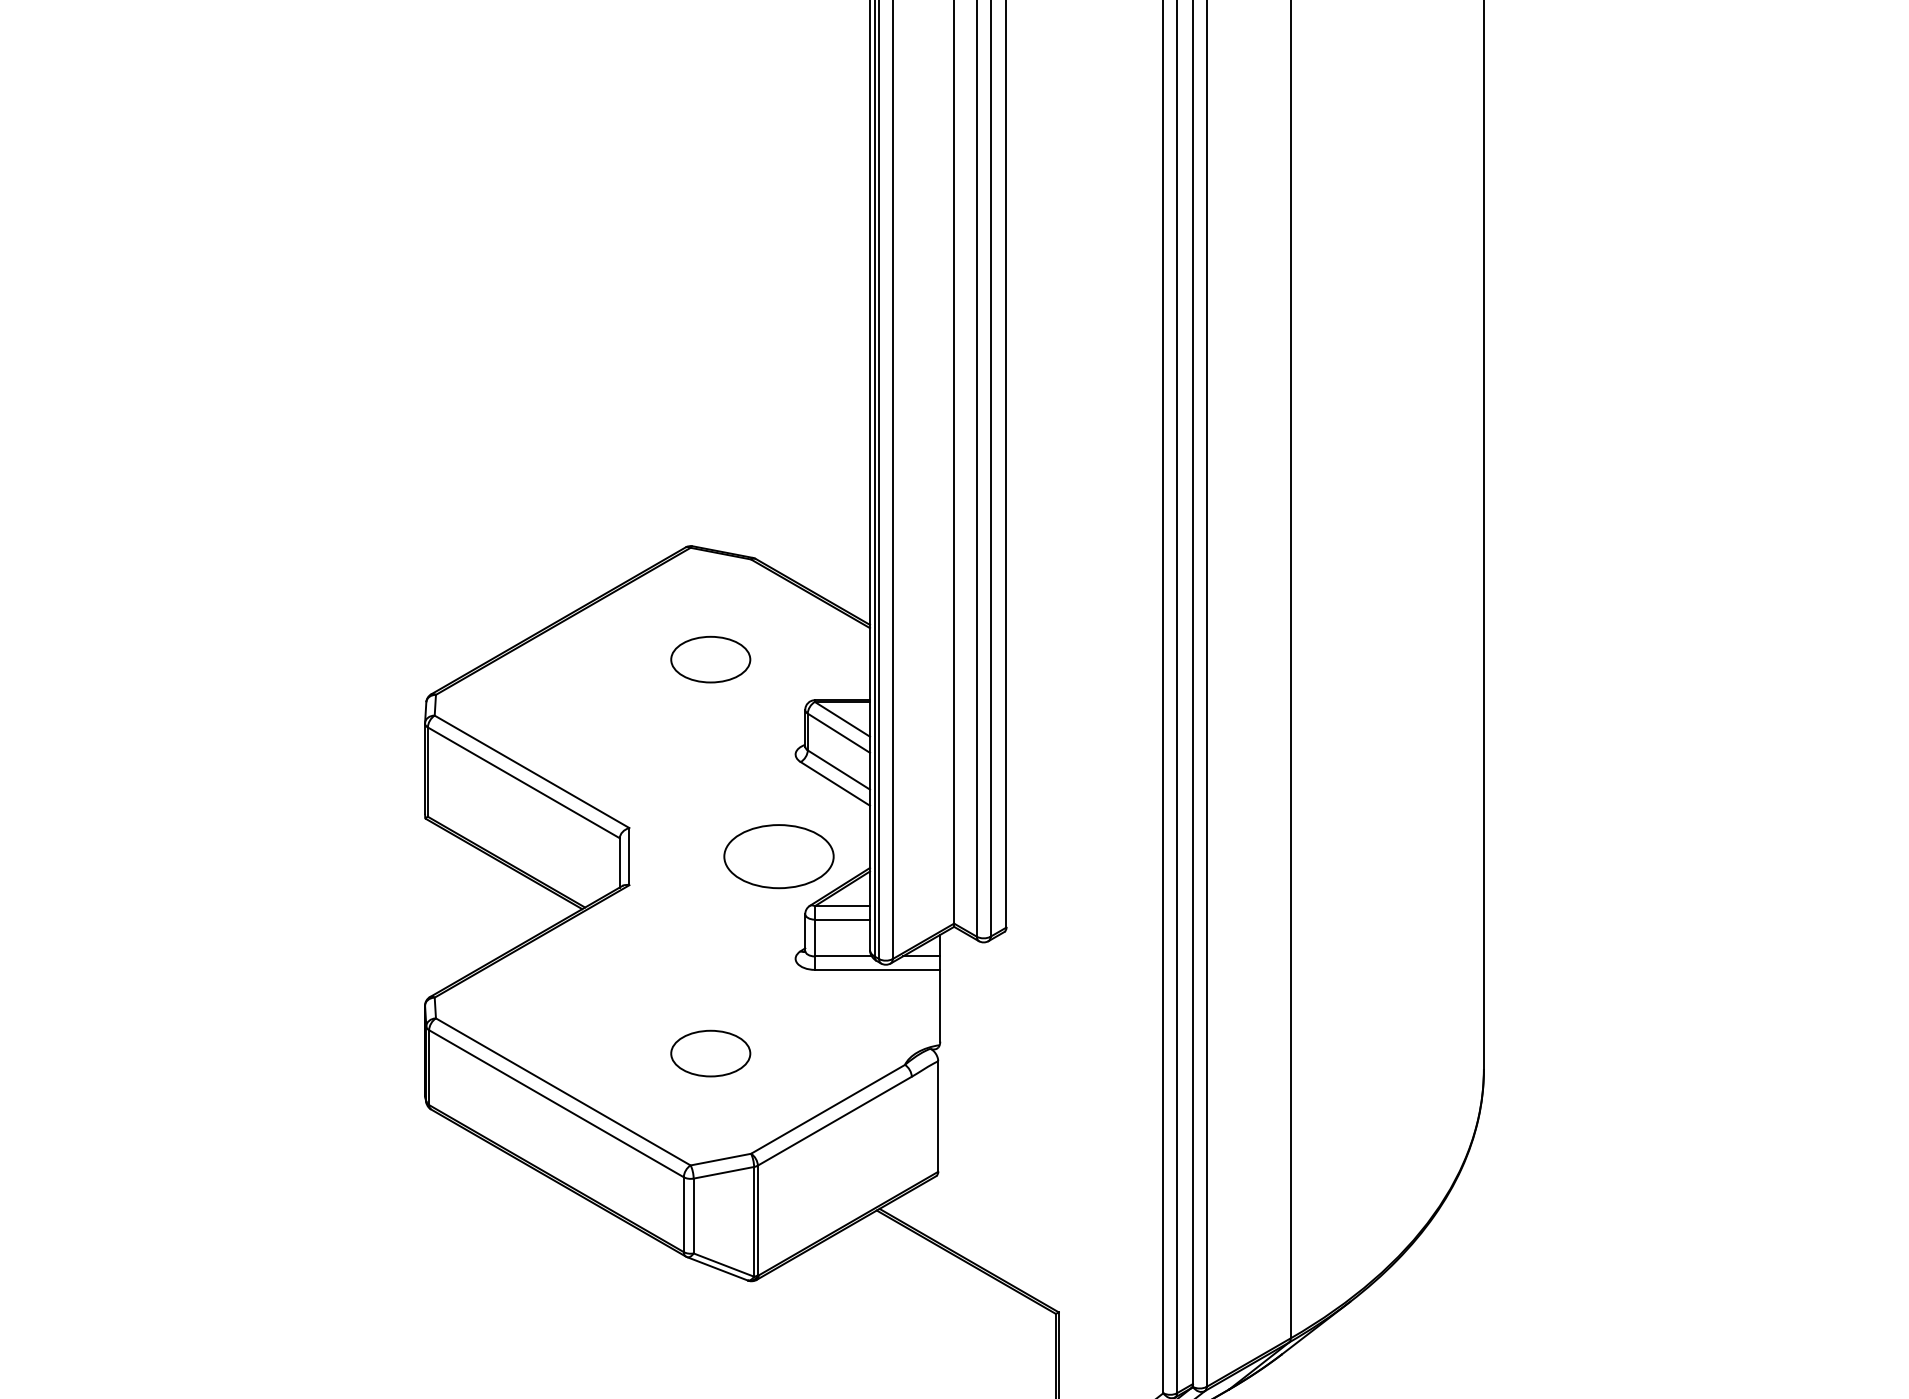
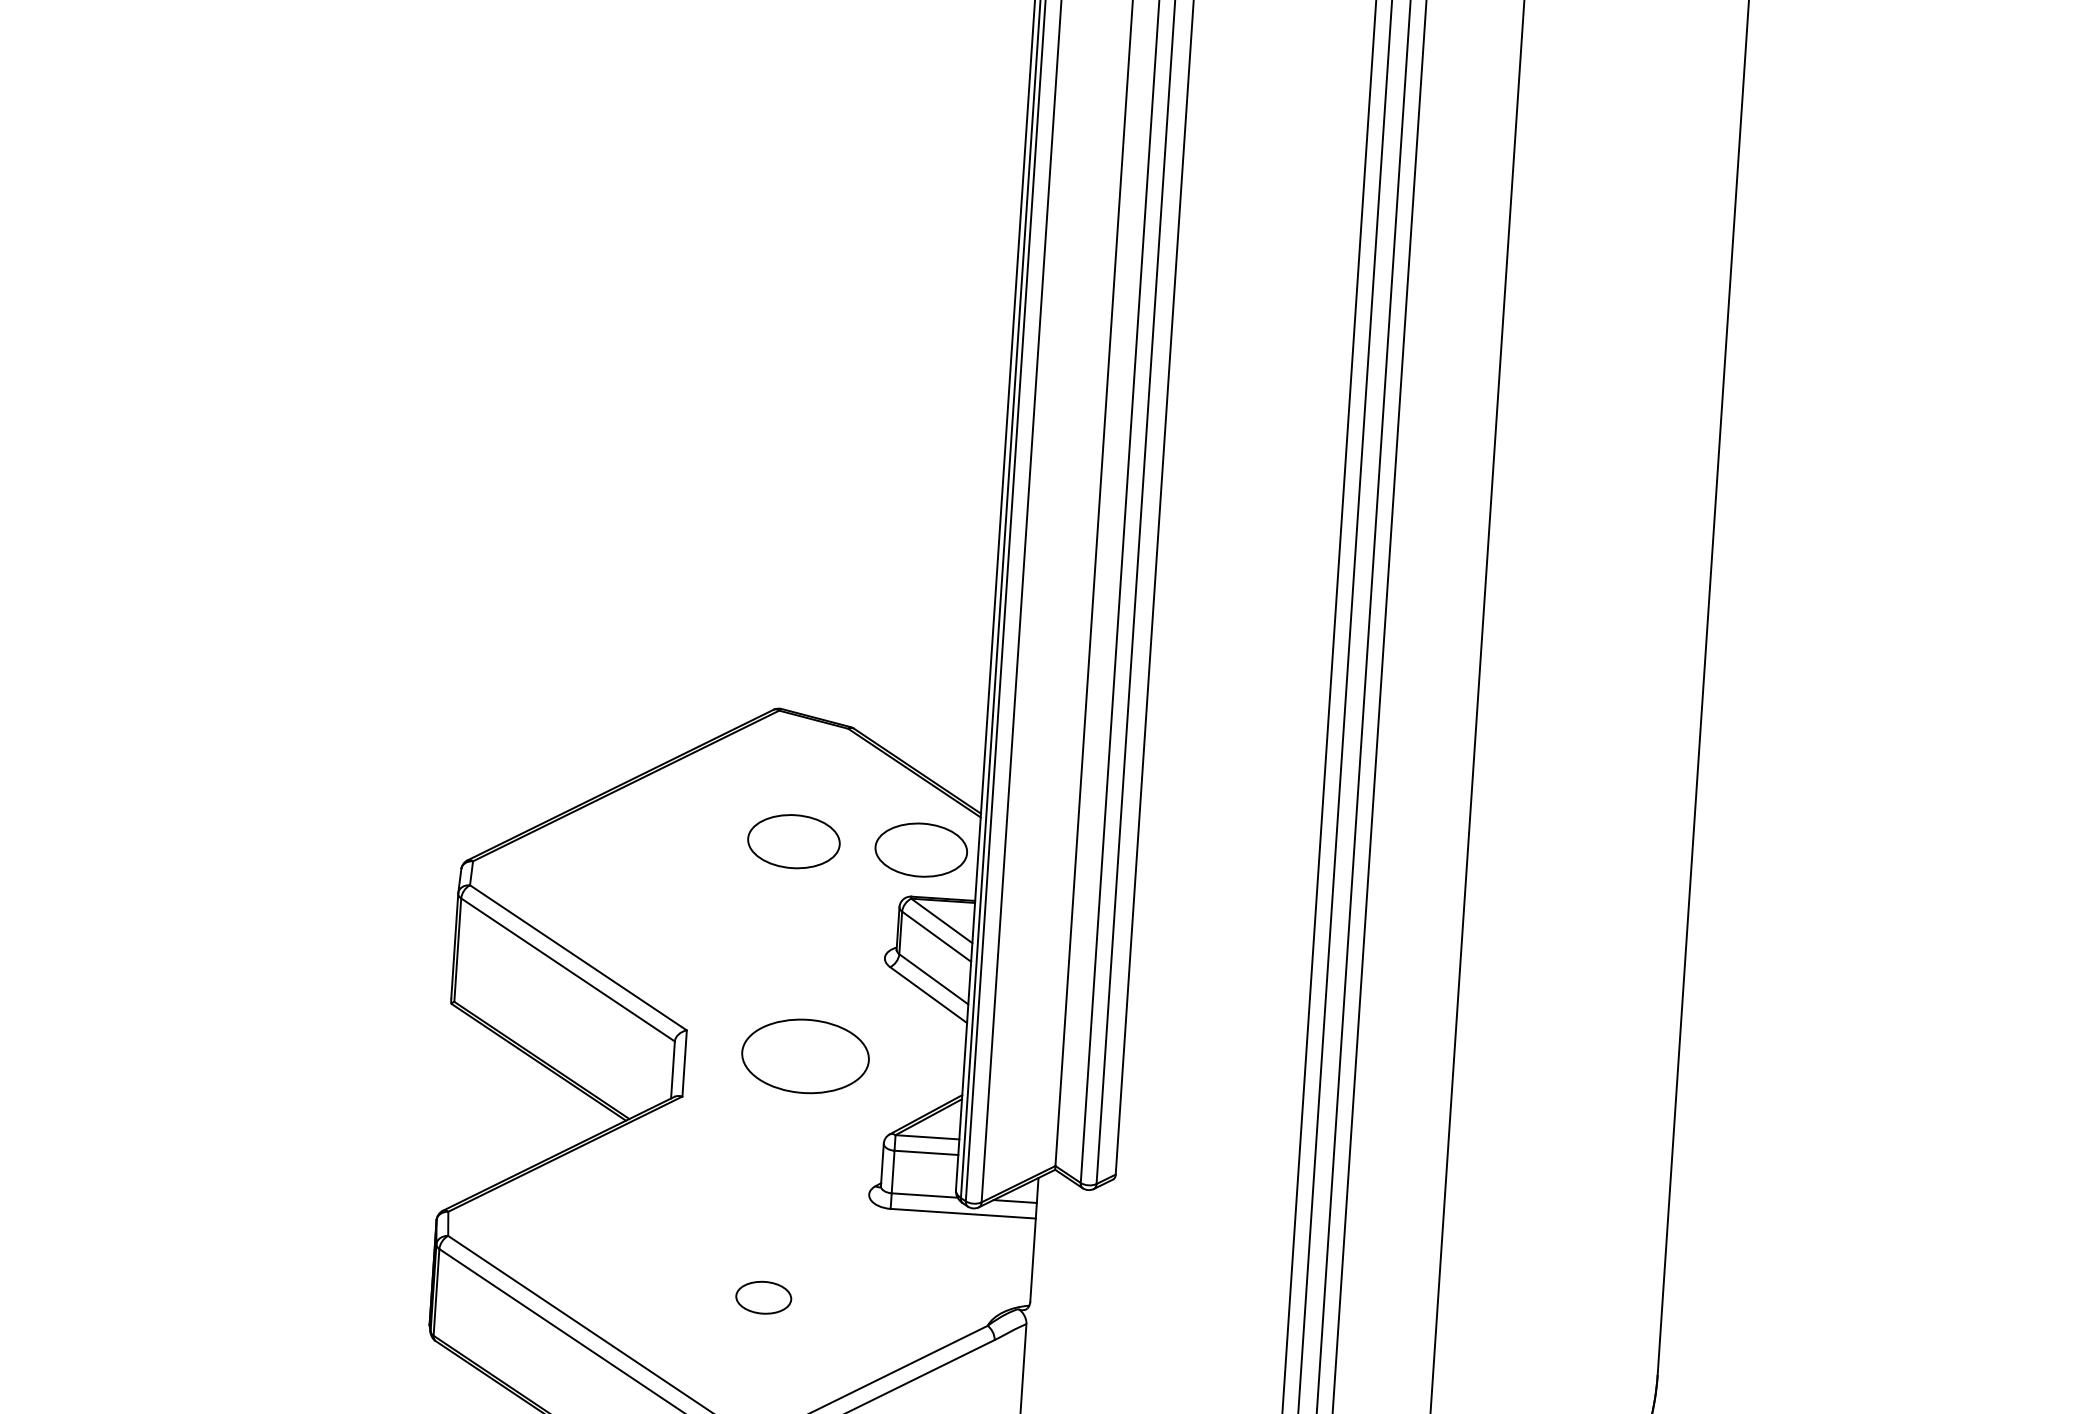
part: (820, 659) -> (921, 849), added
part: (778, 856) -> (804, 1056), moved
part: (710, 1053) -> (763, 1297), size x0.6

